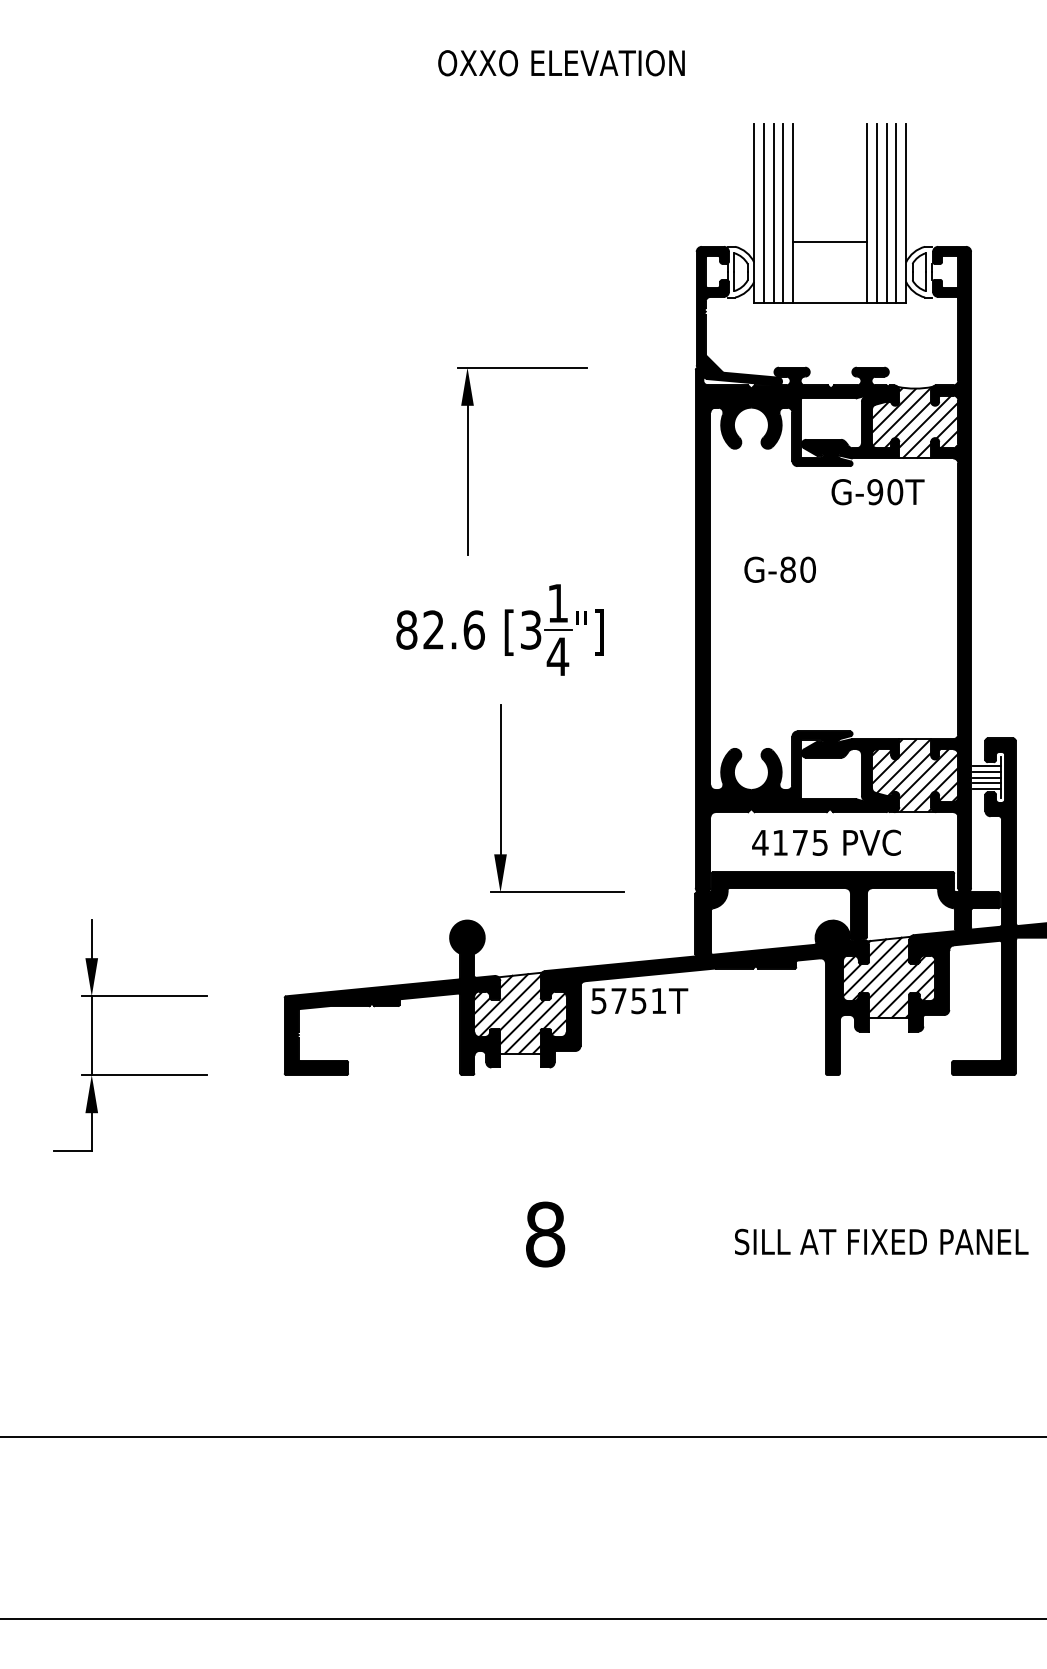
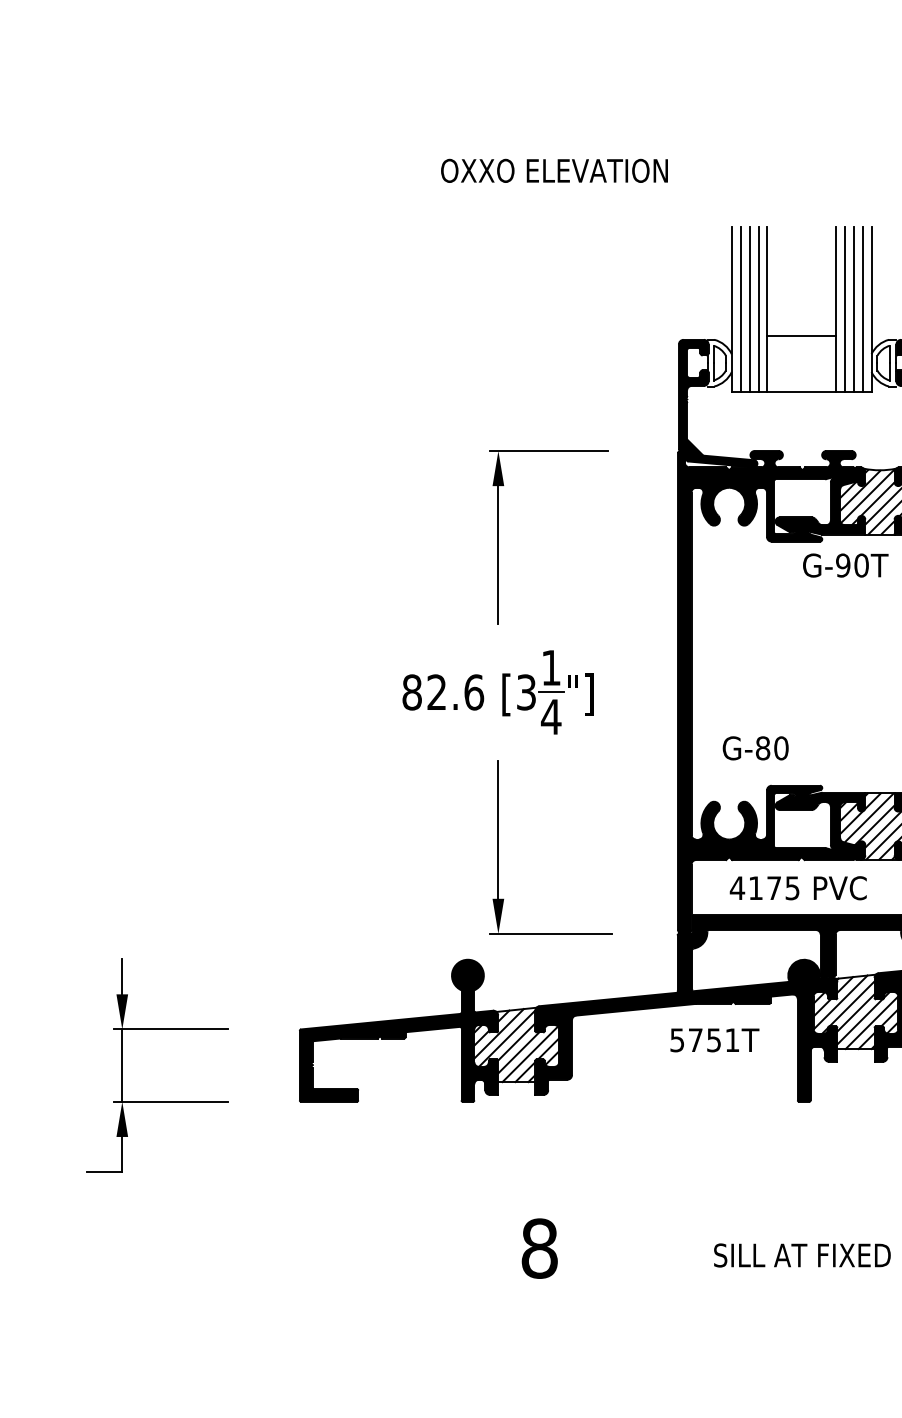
part: (468, 461) -> (499, 537), moved
text: (779, 569) -> (755, 748), moved
text: (639, 1001) -> (714, 1040), moved

